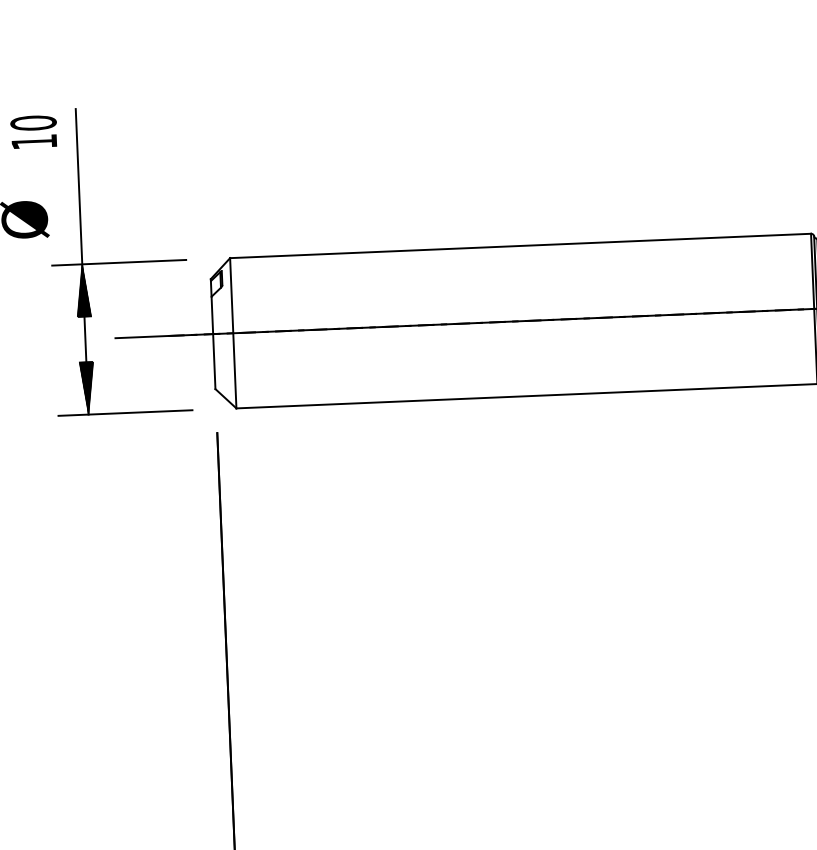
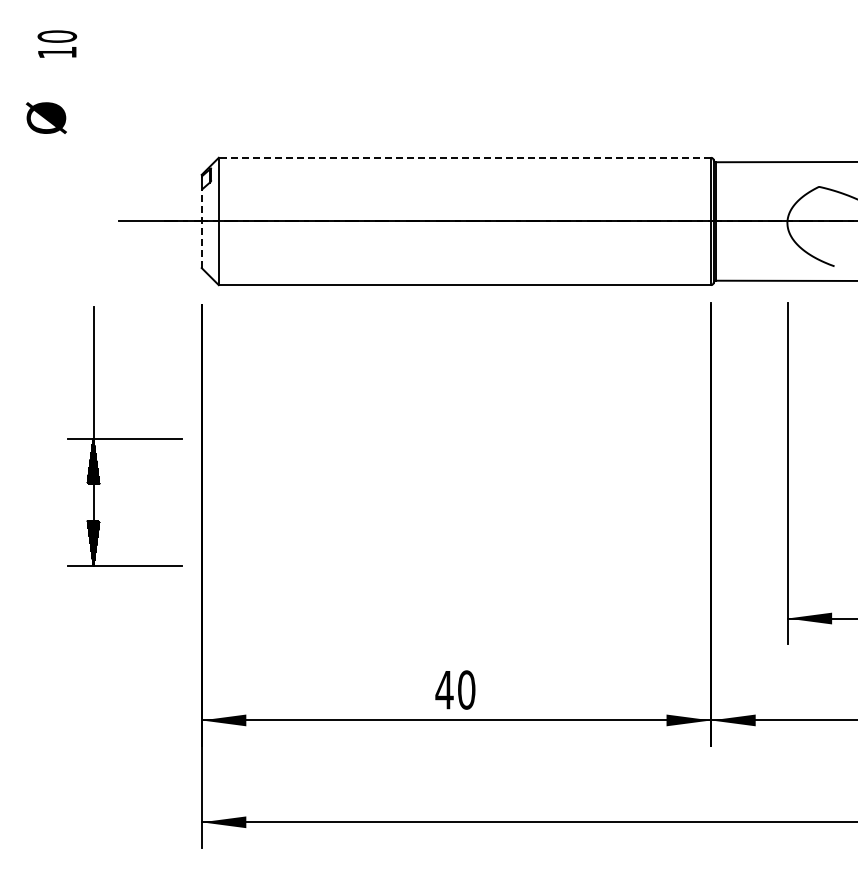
line: (520, 245) -> (464, 157), solid -> dashed
part: (118, 260) -> (124, 436), moved
line: (213, 342) -> (201, 228), solid -> dashed

